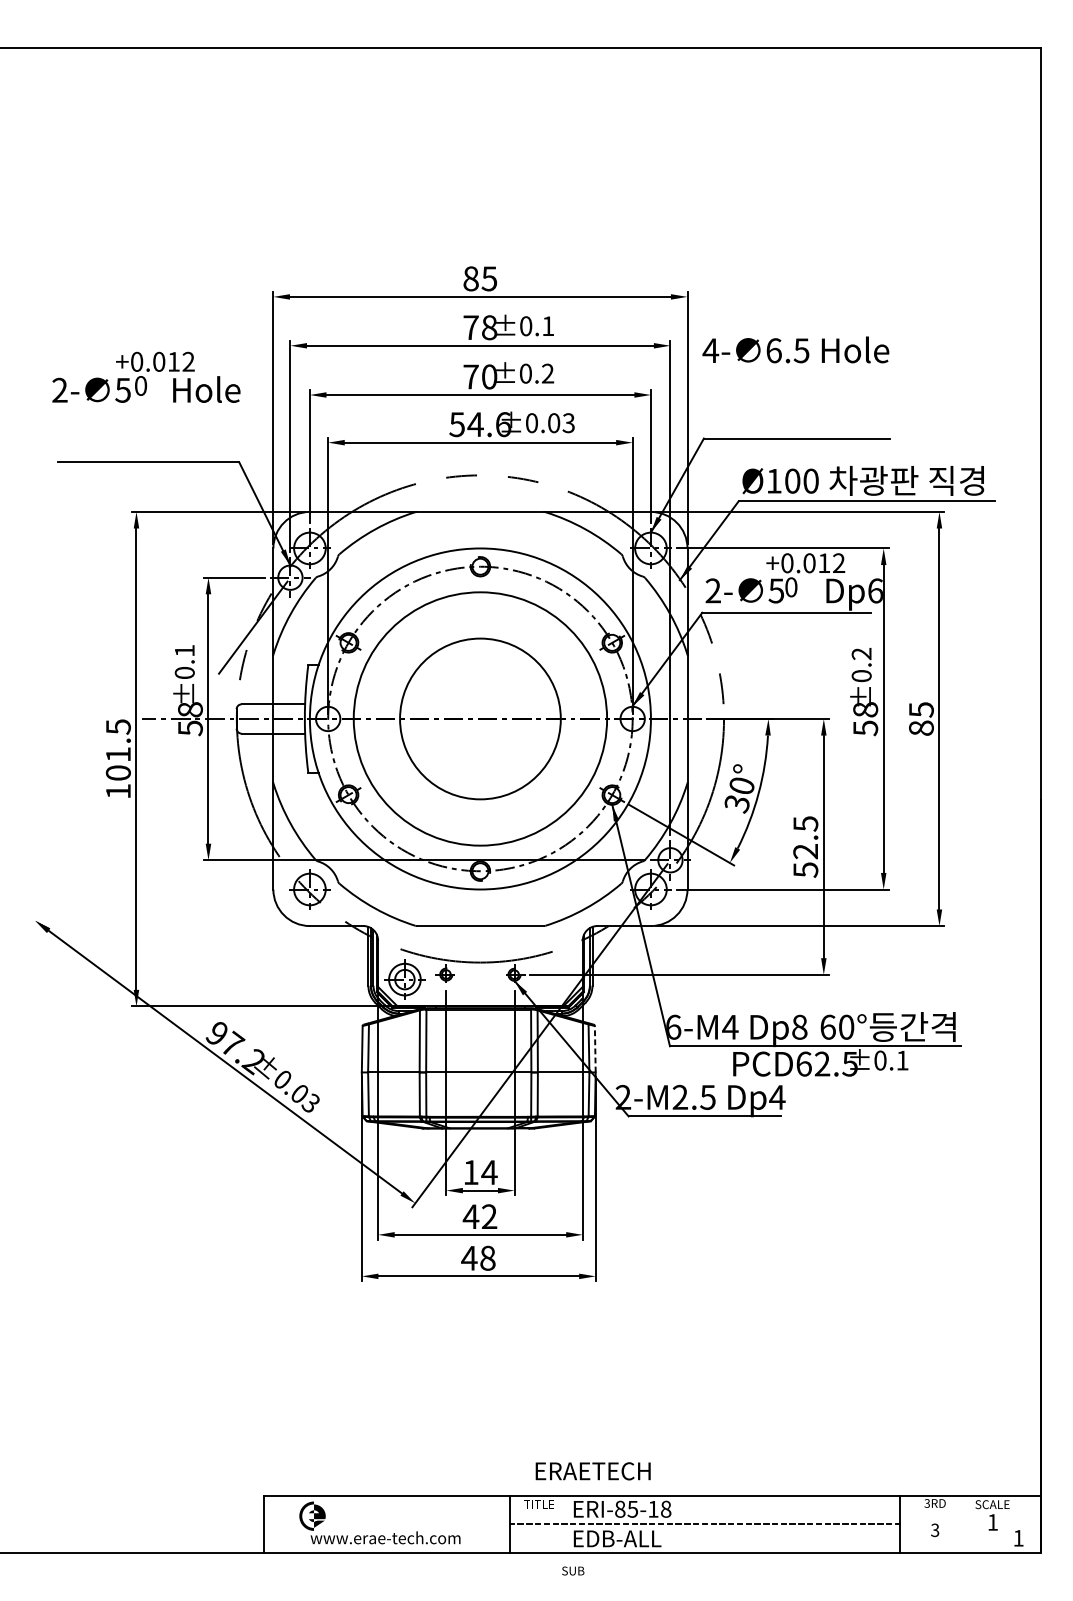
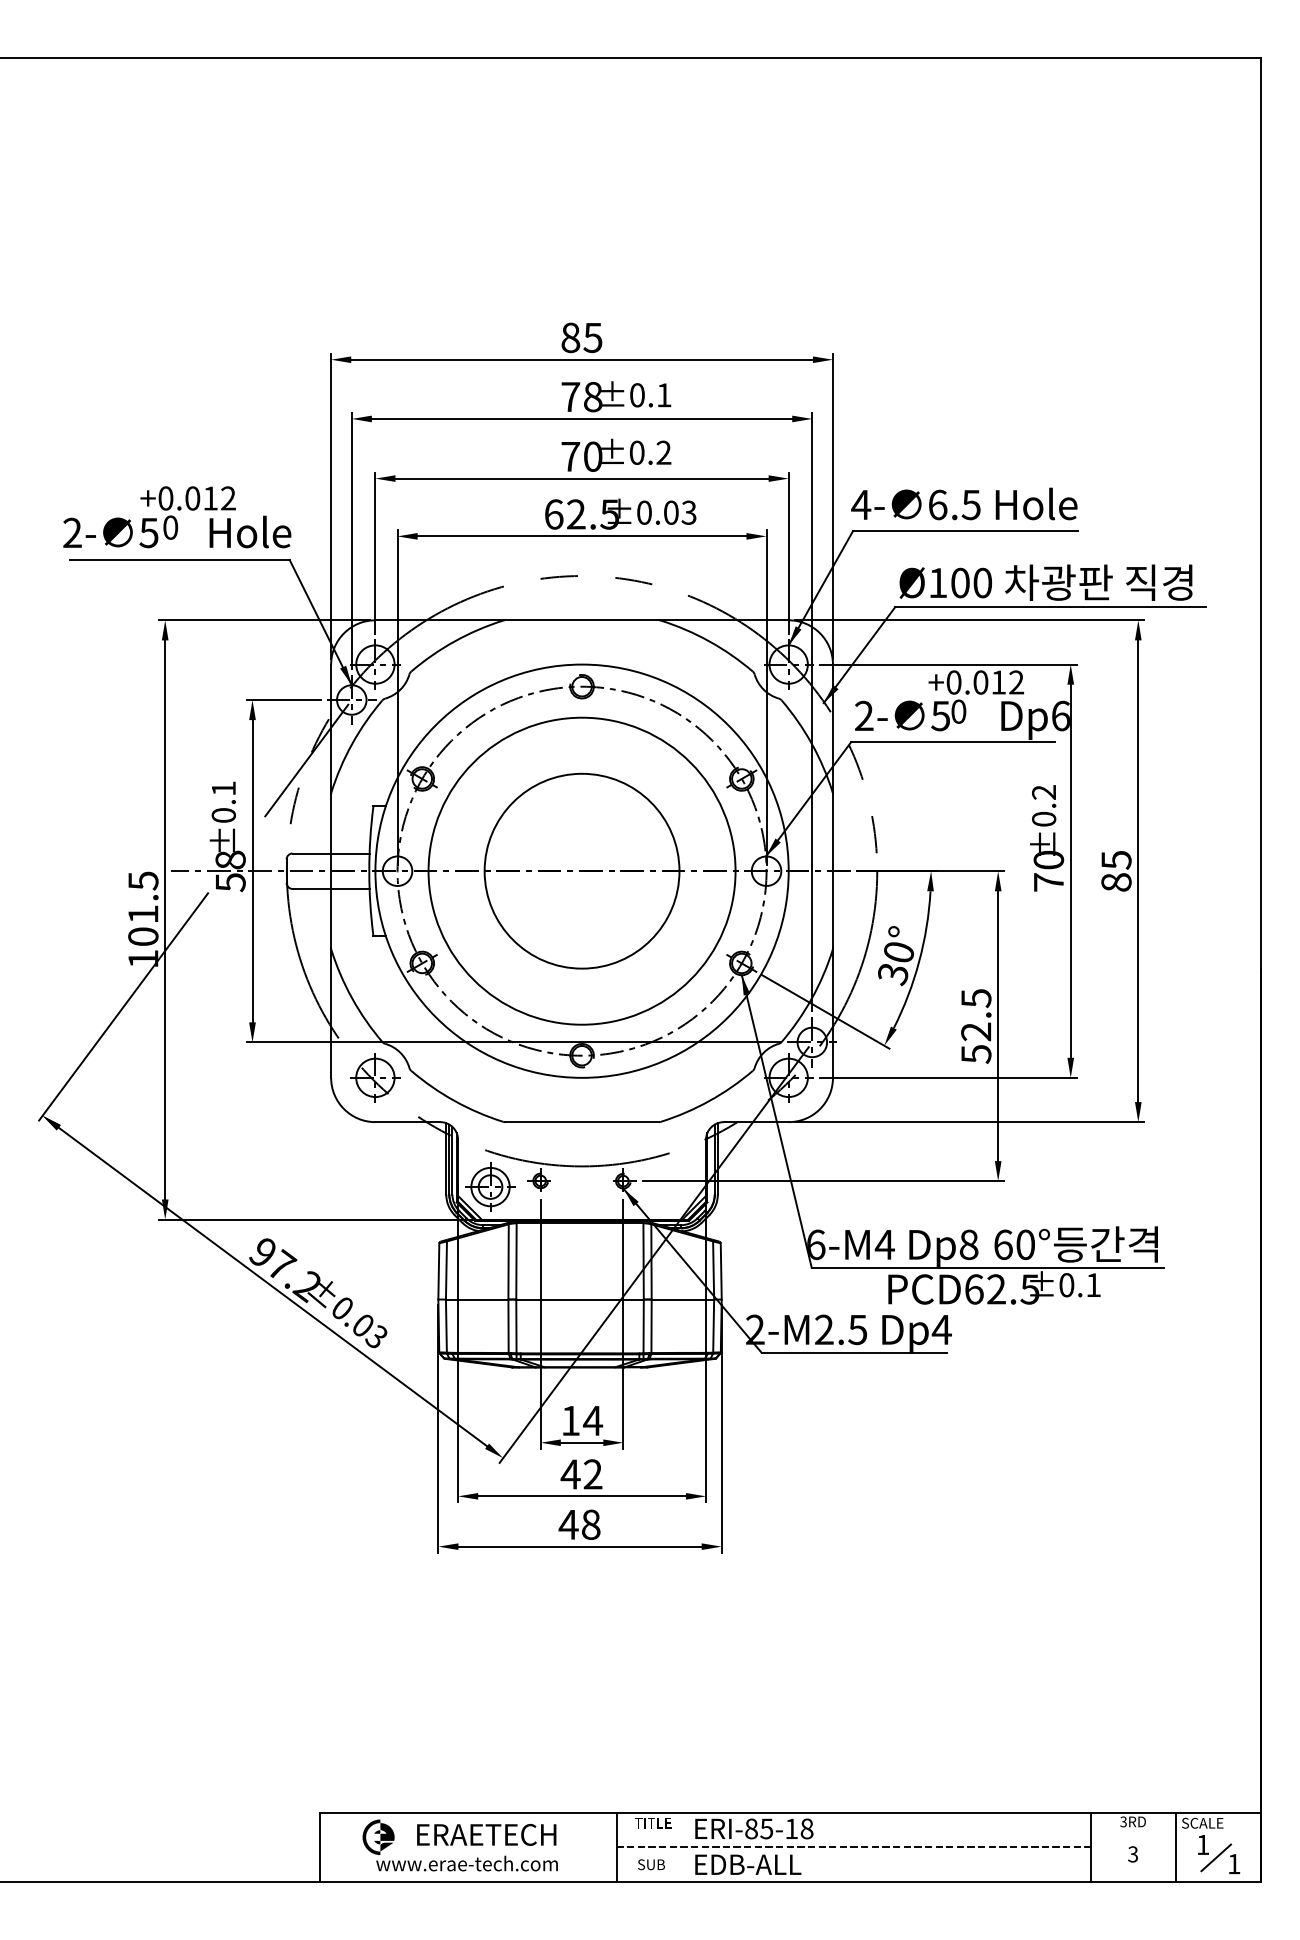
text: (796, 349) -> (964, 503), moved
text: (146, 377) -> (177, 517), moved
text: (479, 424) -> (581, 514), 54.6 -> 62.5
text: (866, 719) -> (1049, 871), 58 -> 70
line: (102, 830) -> (123, 1006), added
line: (595, 1048) -> (721, 1270), dashed -> solid
text: (593, 1470) -> (486, 1834), moved
line: (970, 1523) -> (1175, 1846), added
line: (1003, 1532) -> (1216, 1857), added
text: (573, 1570) -> (651, 1864), moved

